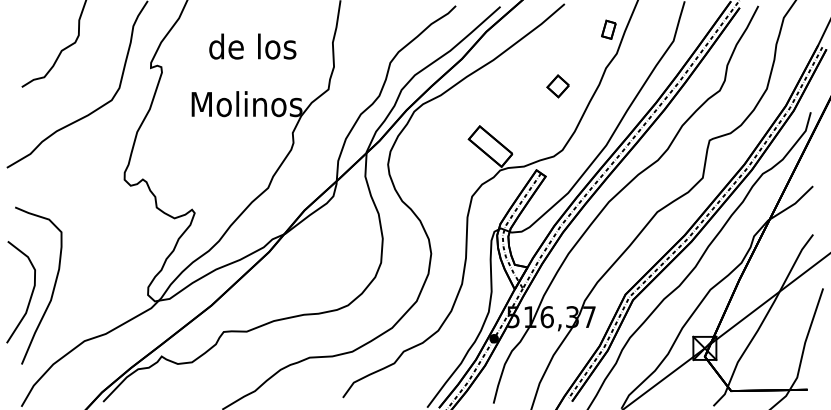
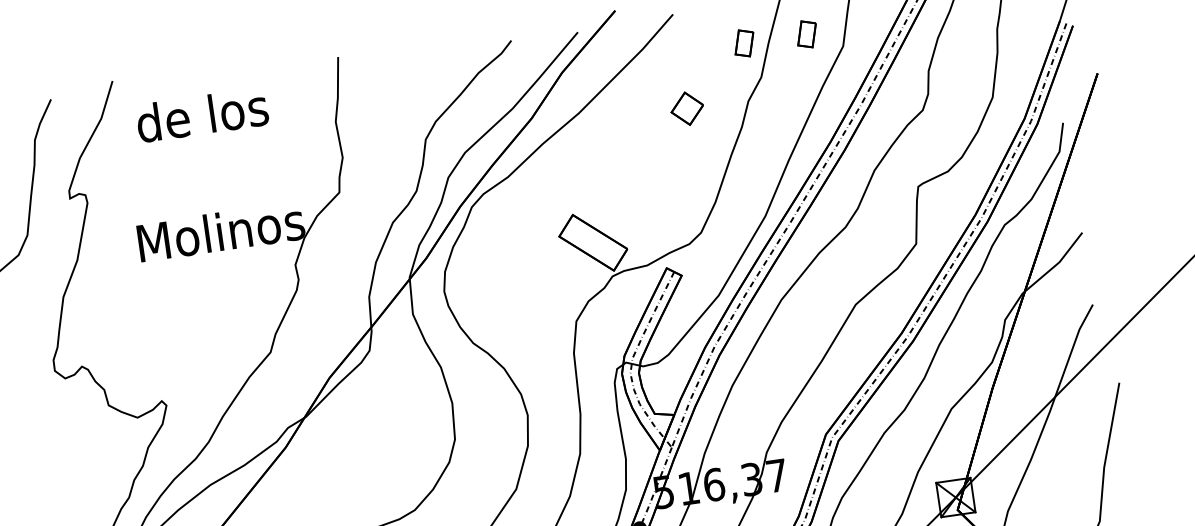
part: (650, 29) -> (806, 33), added
text: (252, 46) -> (201, 114), moved
part: (557, 86) -> (686, 109), moved

